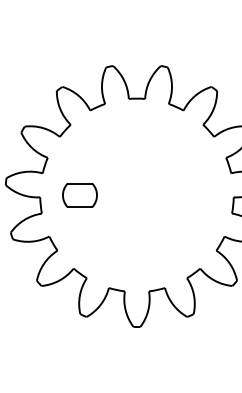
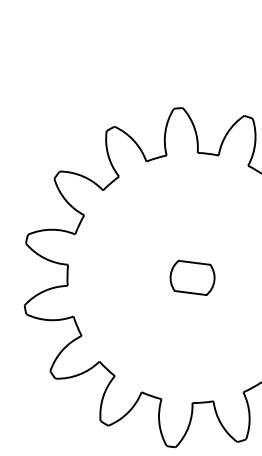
part: (79, 195) -> (191, 277), moved

